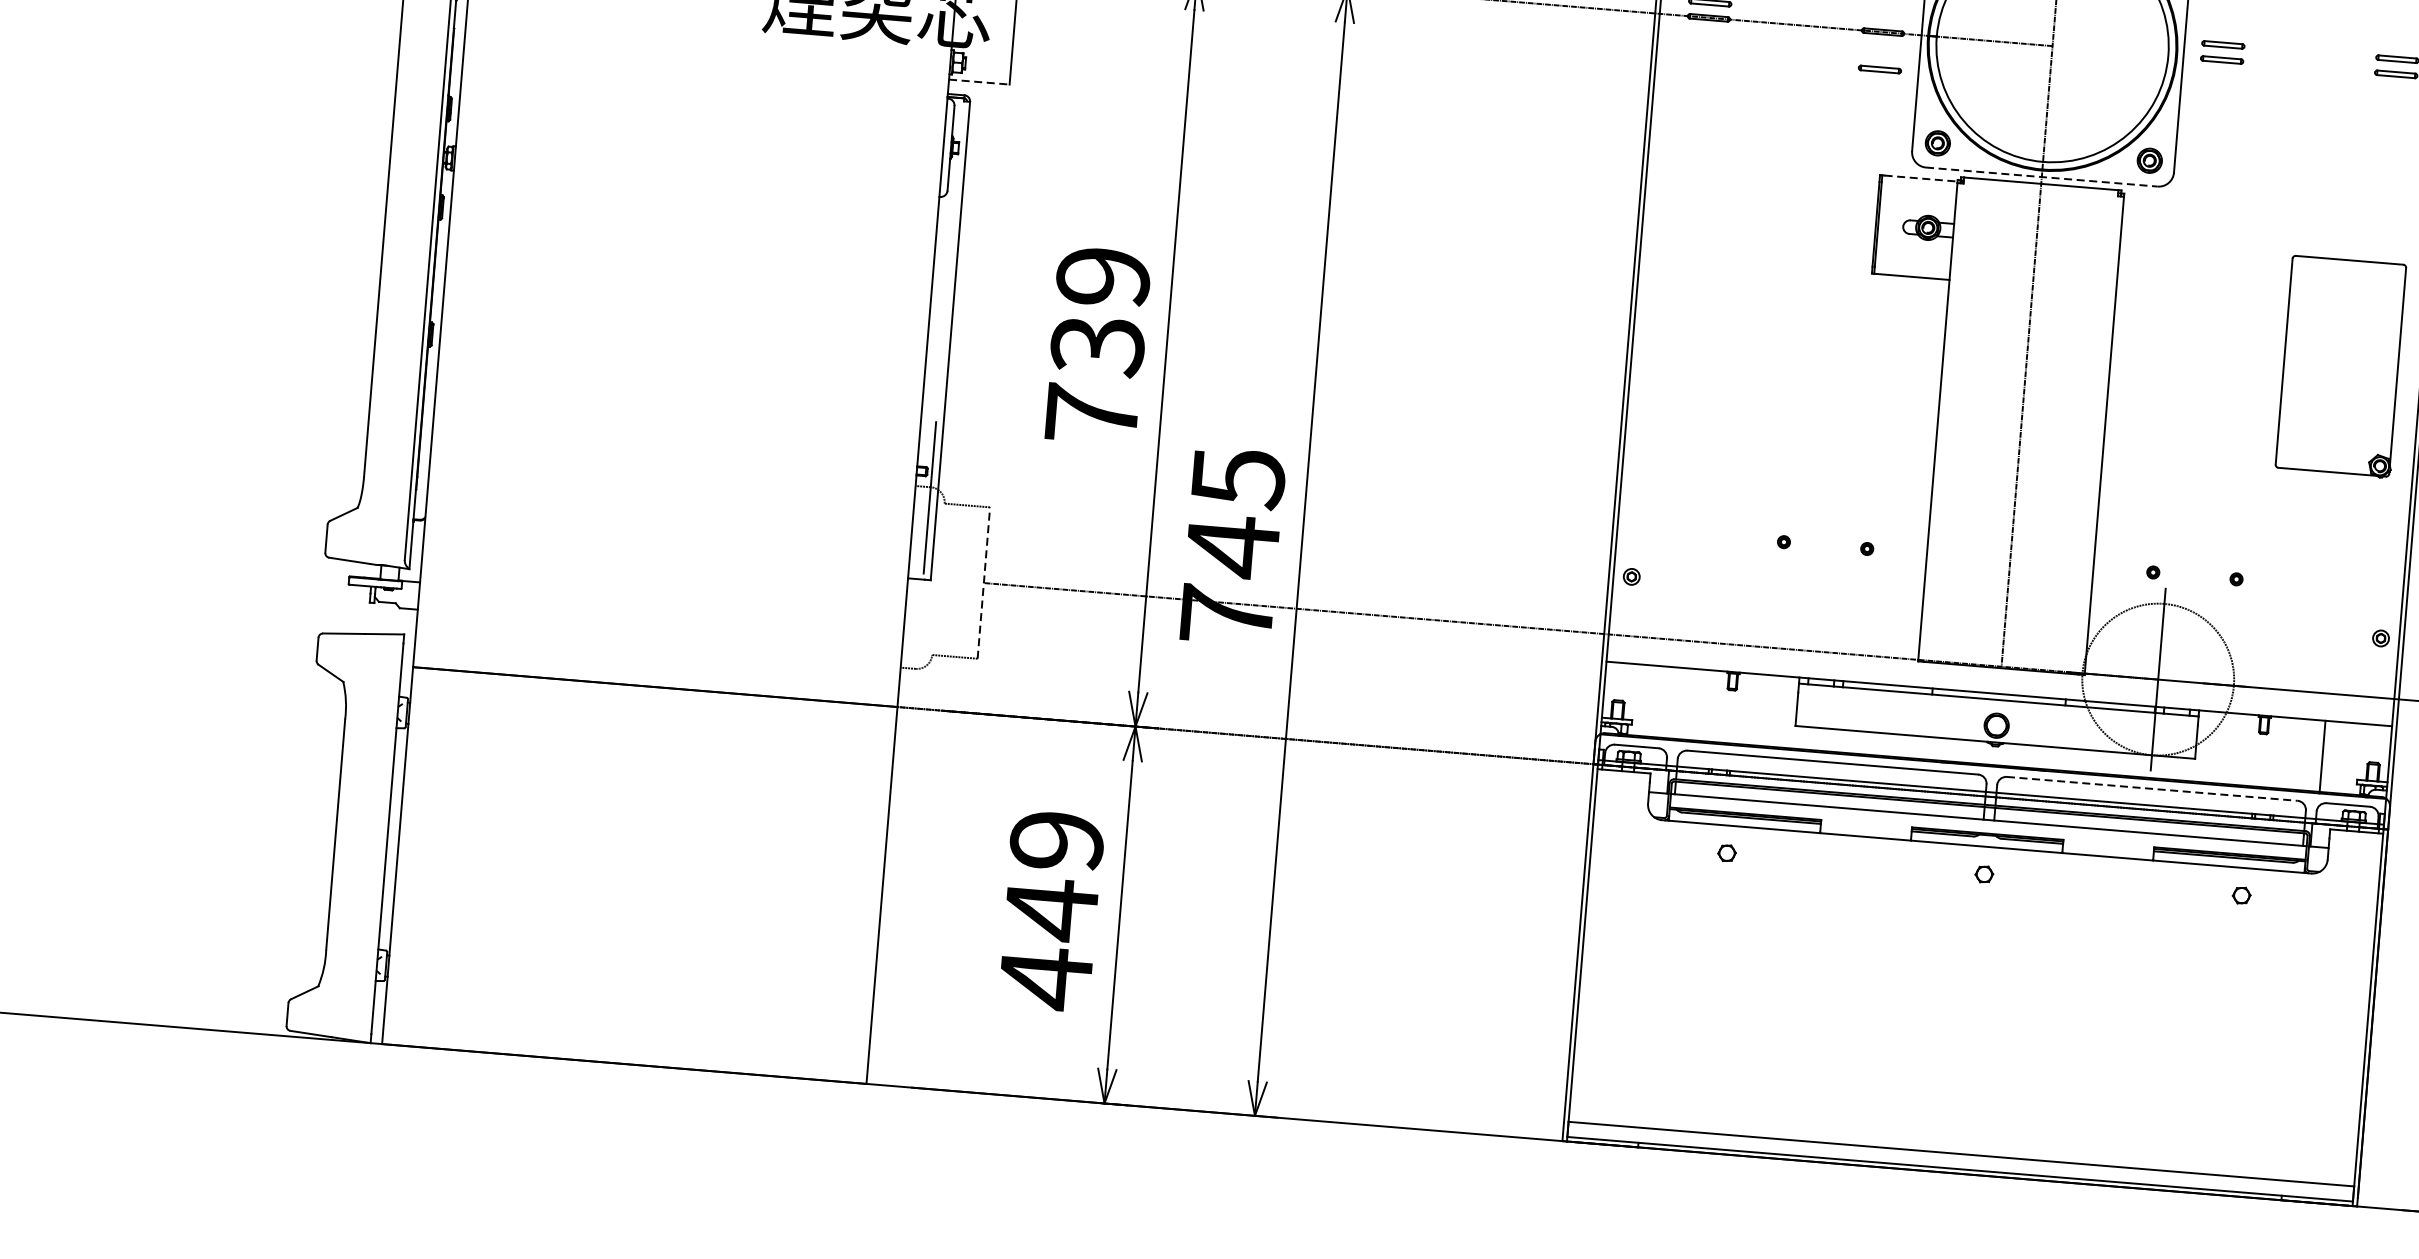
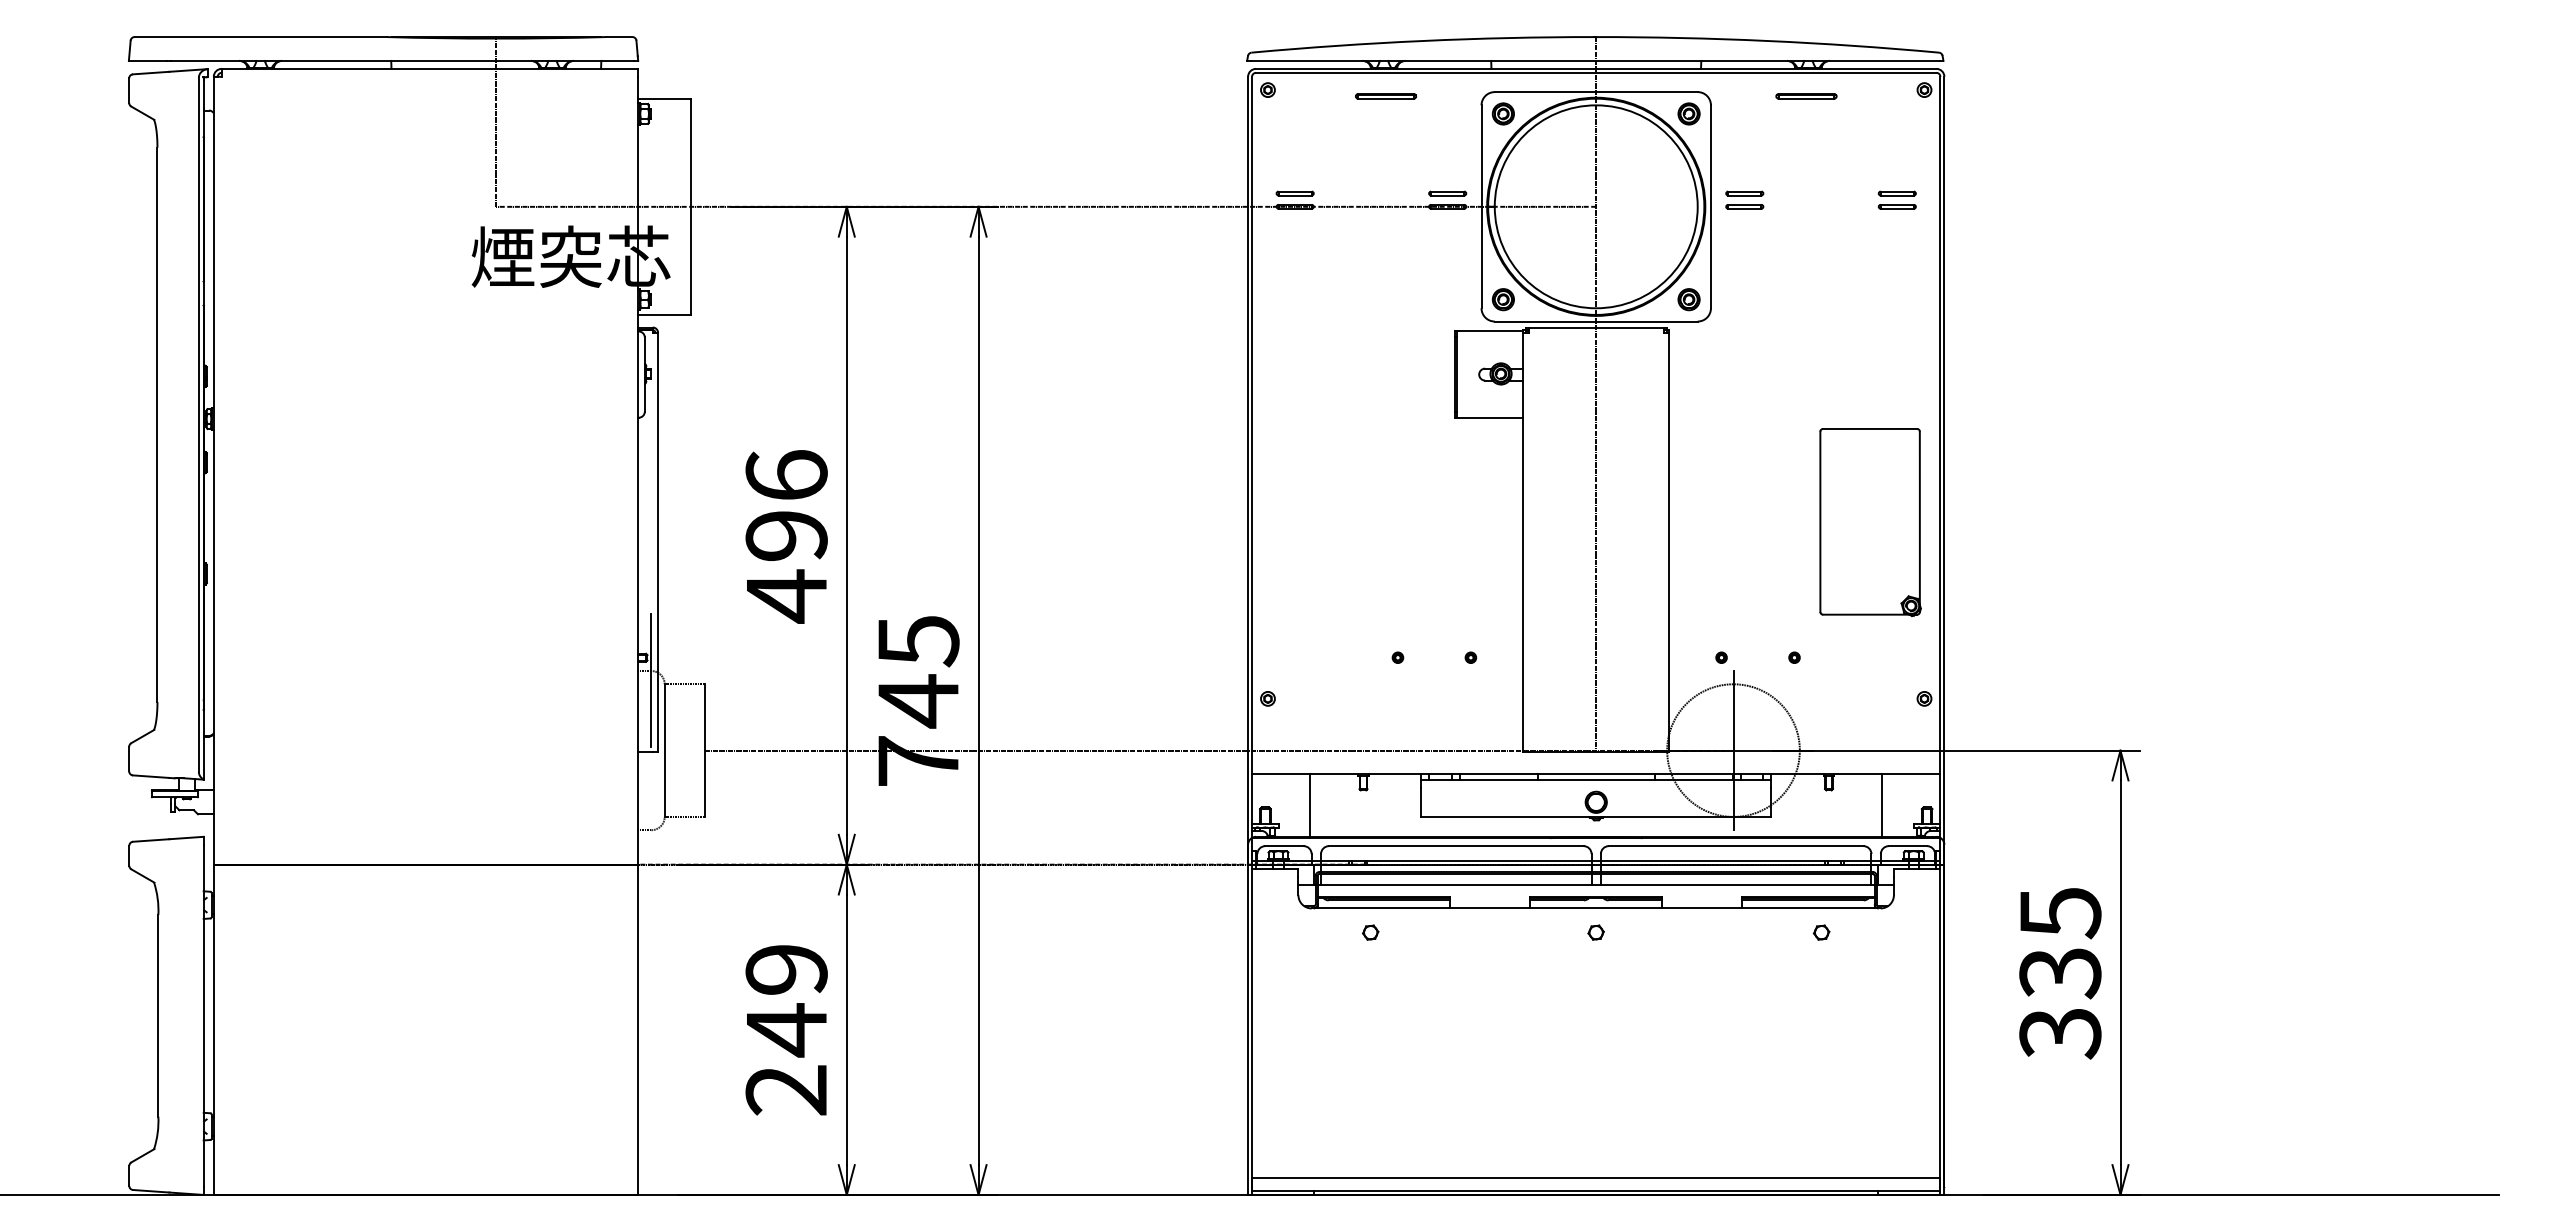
part: (1879, 69) -> (1447, 193), moved
line: (979, 81) -> (664, 314), dashed -> solid
line: (2042, 177) -> (1596, 321), dashed -> solid
line: (1921, 178) -> (1491, 331), dashed -> solid
text: (1097, 346) -> (786, 536), 739 -> 496
part: (2341, 367) -> (1870, 522), moved
line: (938, 579) -> (664, 750), added
line: (983, 582) -> (704, 750), dashed -> solid
line: (1670, 703) -> (1310, 806), added
line: (2152, 789) -> (1736, 846), dashed -> solid
text: (1044, 978) -> (785, 1090), 449 -> 249

